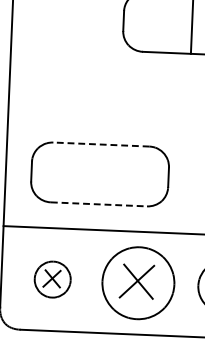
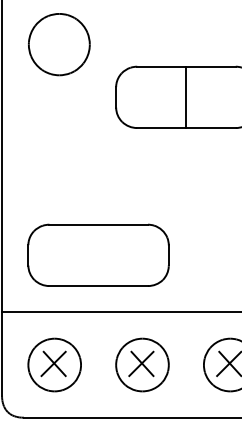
line: (101, 144) -> (98, 224), dashed -> solid
line: (99, 204) -> (99, 286), dashed -> solid
part: (52, 279) -> (54, 364), size x1.43
part: (138, 282) -> (142, 364), size x0.71

